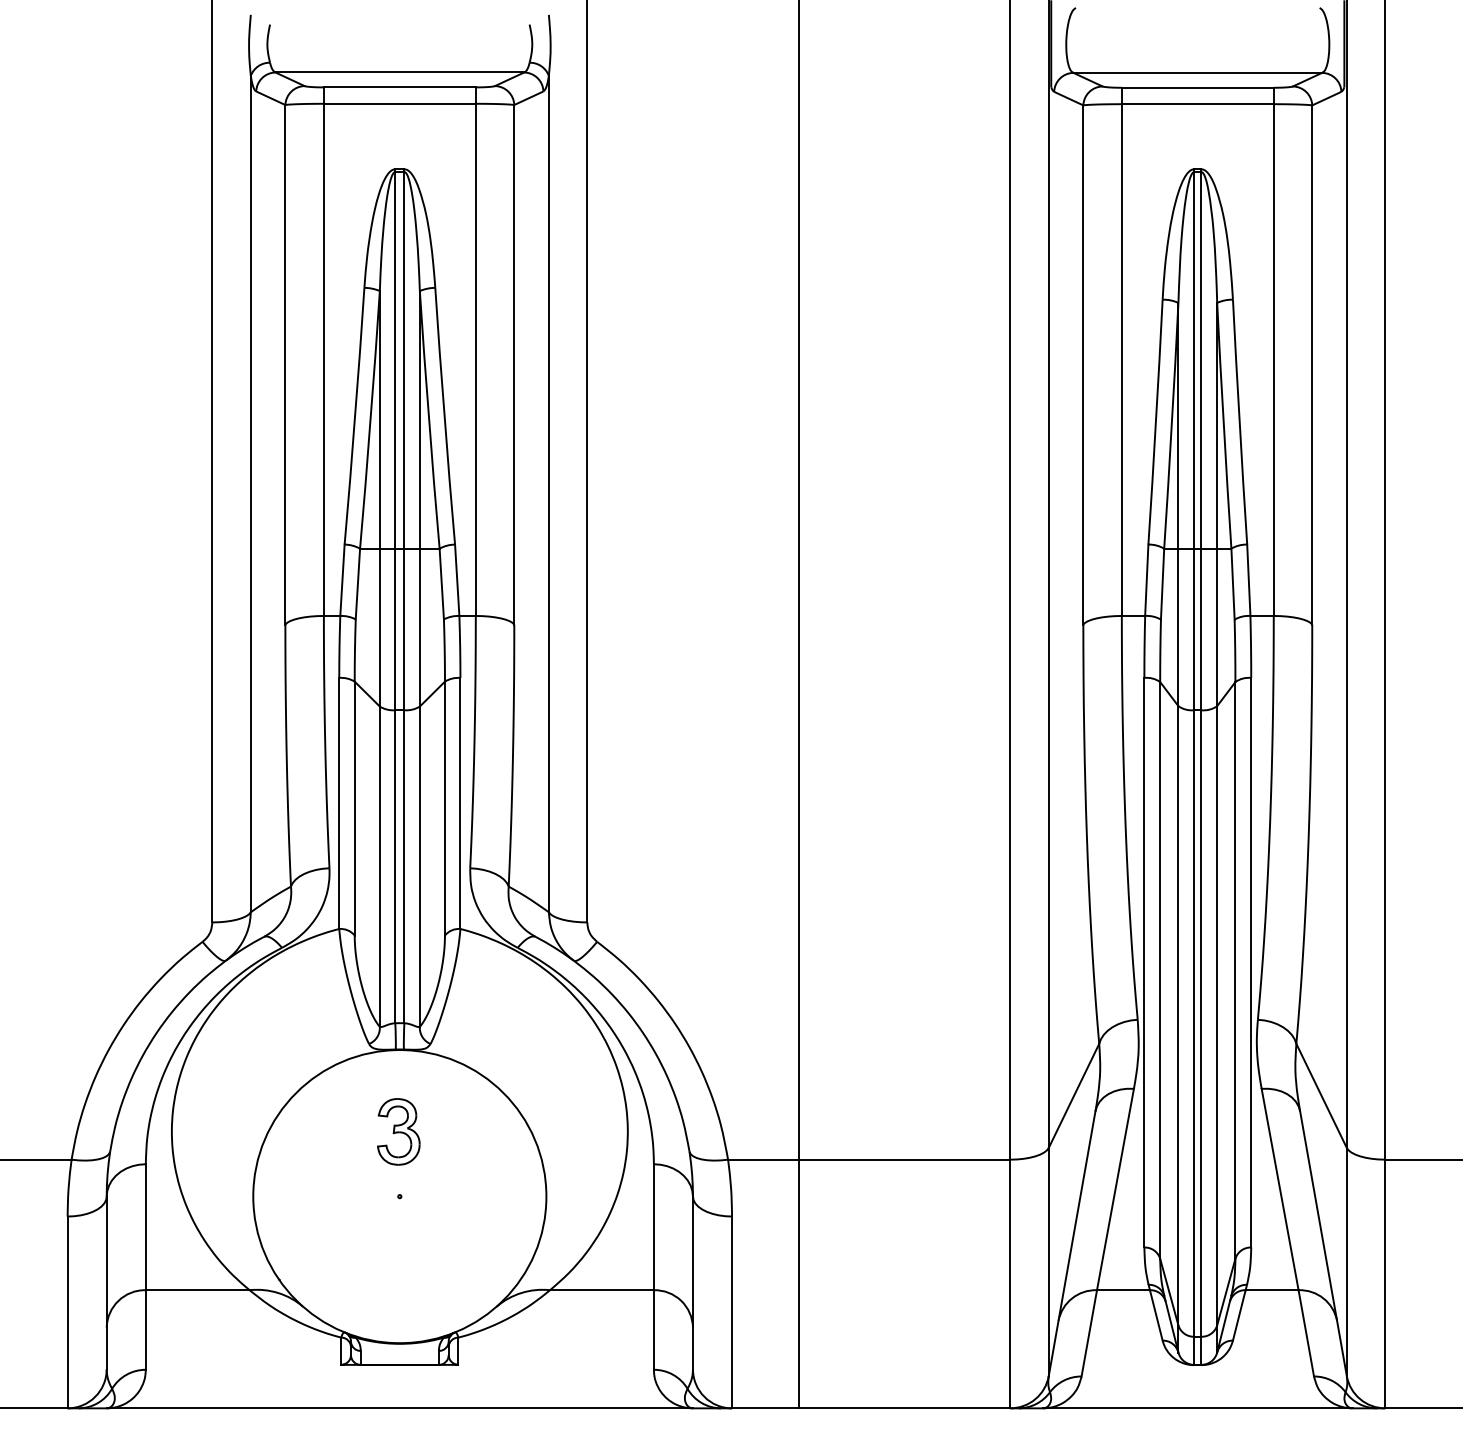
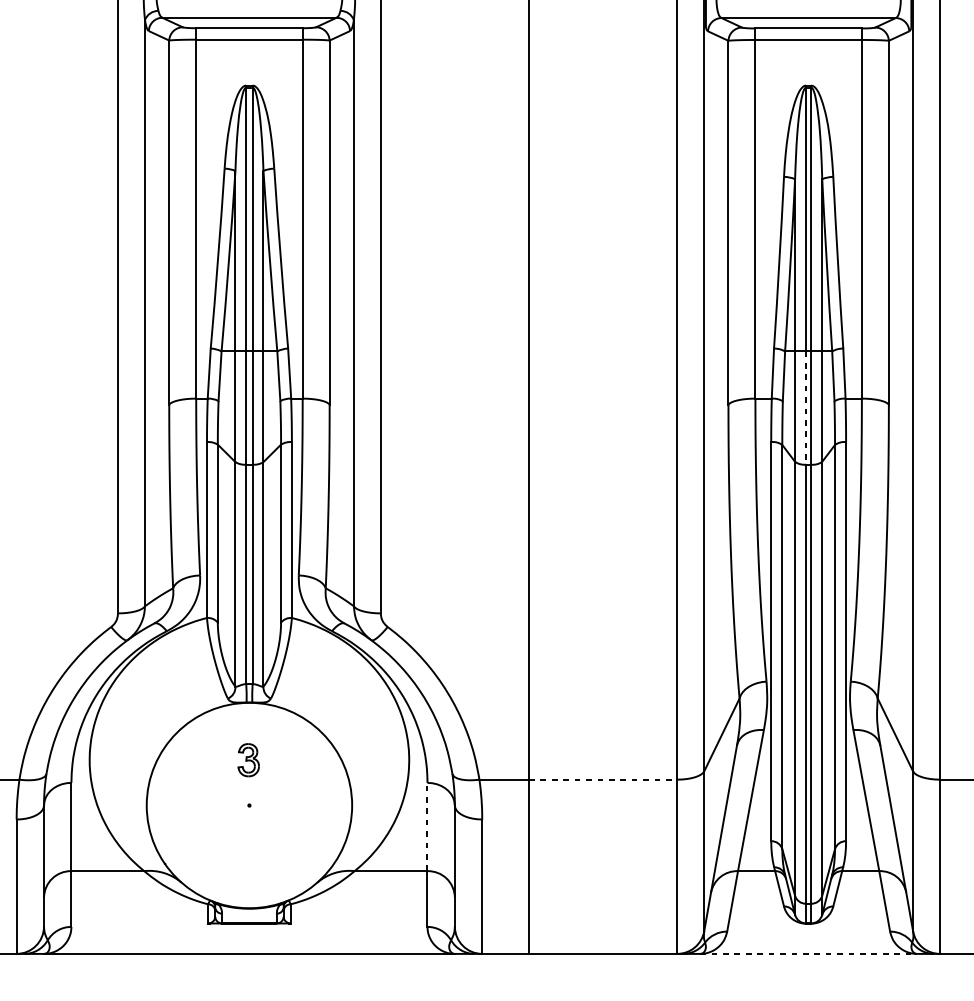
line: (1194, 629) -> (806, 408), solid -> dashed
part: (398, 1131) -> (248, 759), size x0.7
line: (904, 1159) -> (603, 779), solid -> dashed
line: (653, 1227) -> (427, 827), solid -> dashed
line: (1197, 1408) -> (808, 954), solid -> dashed

